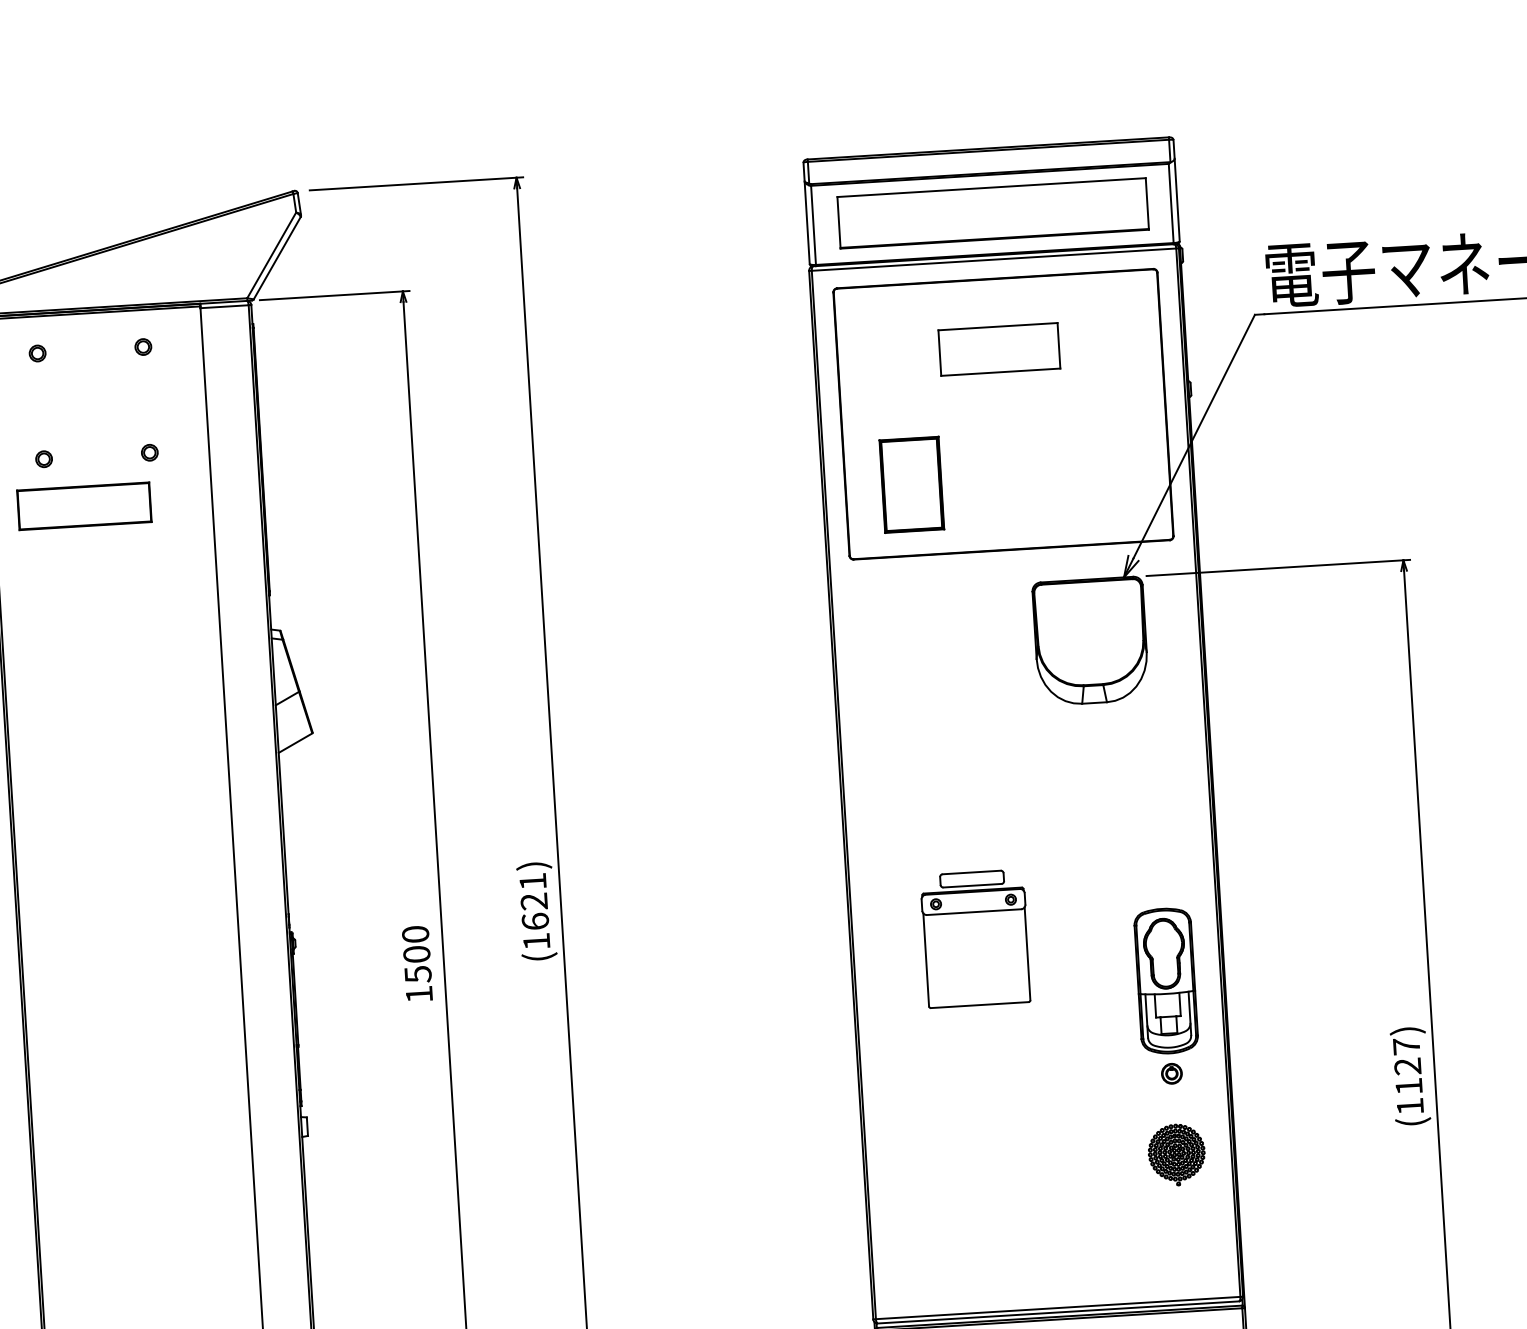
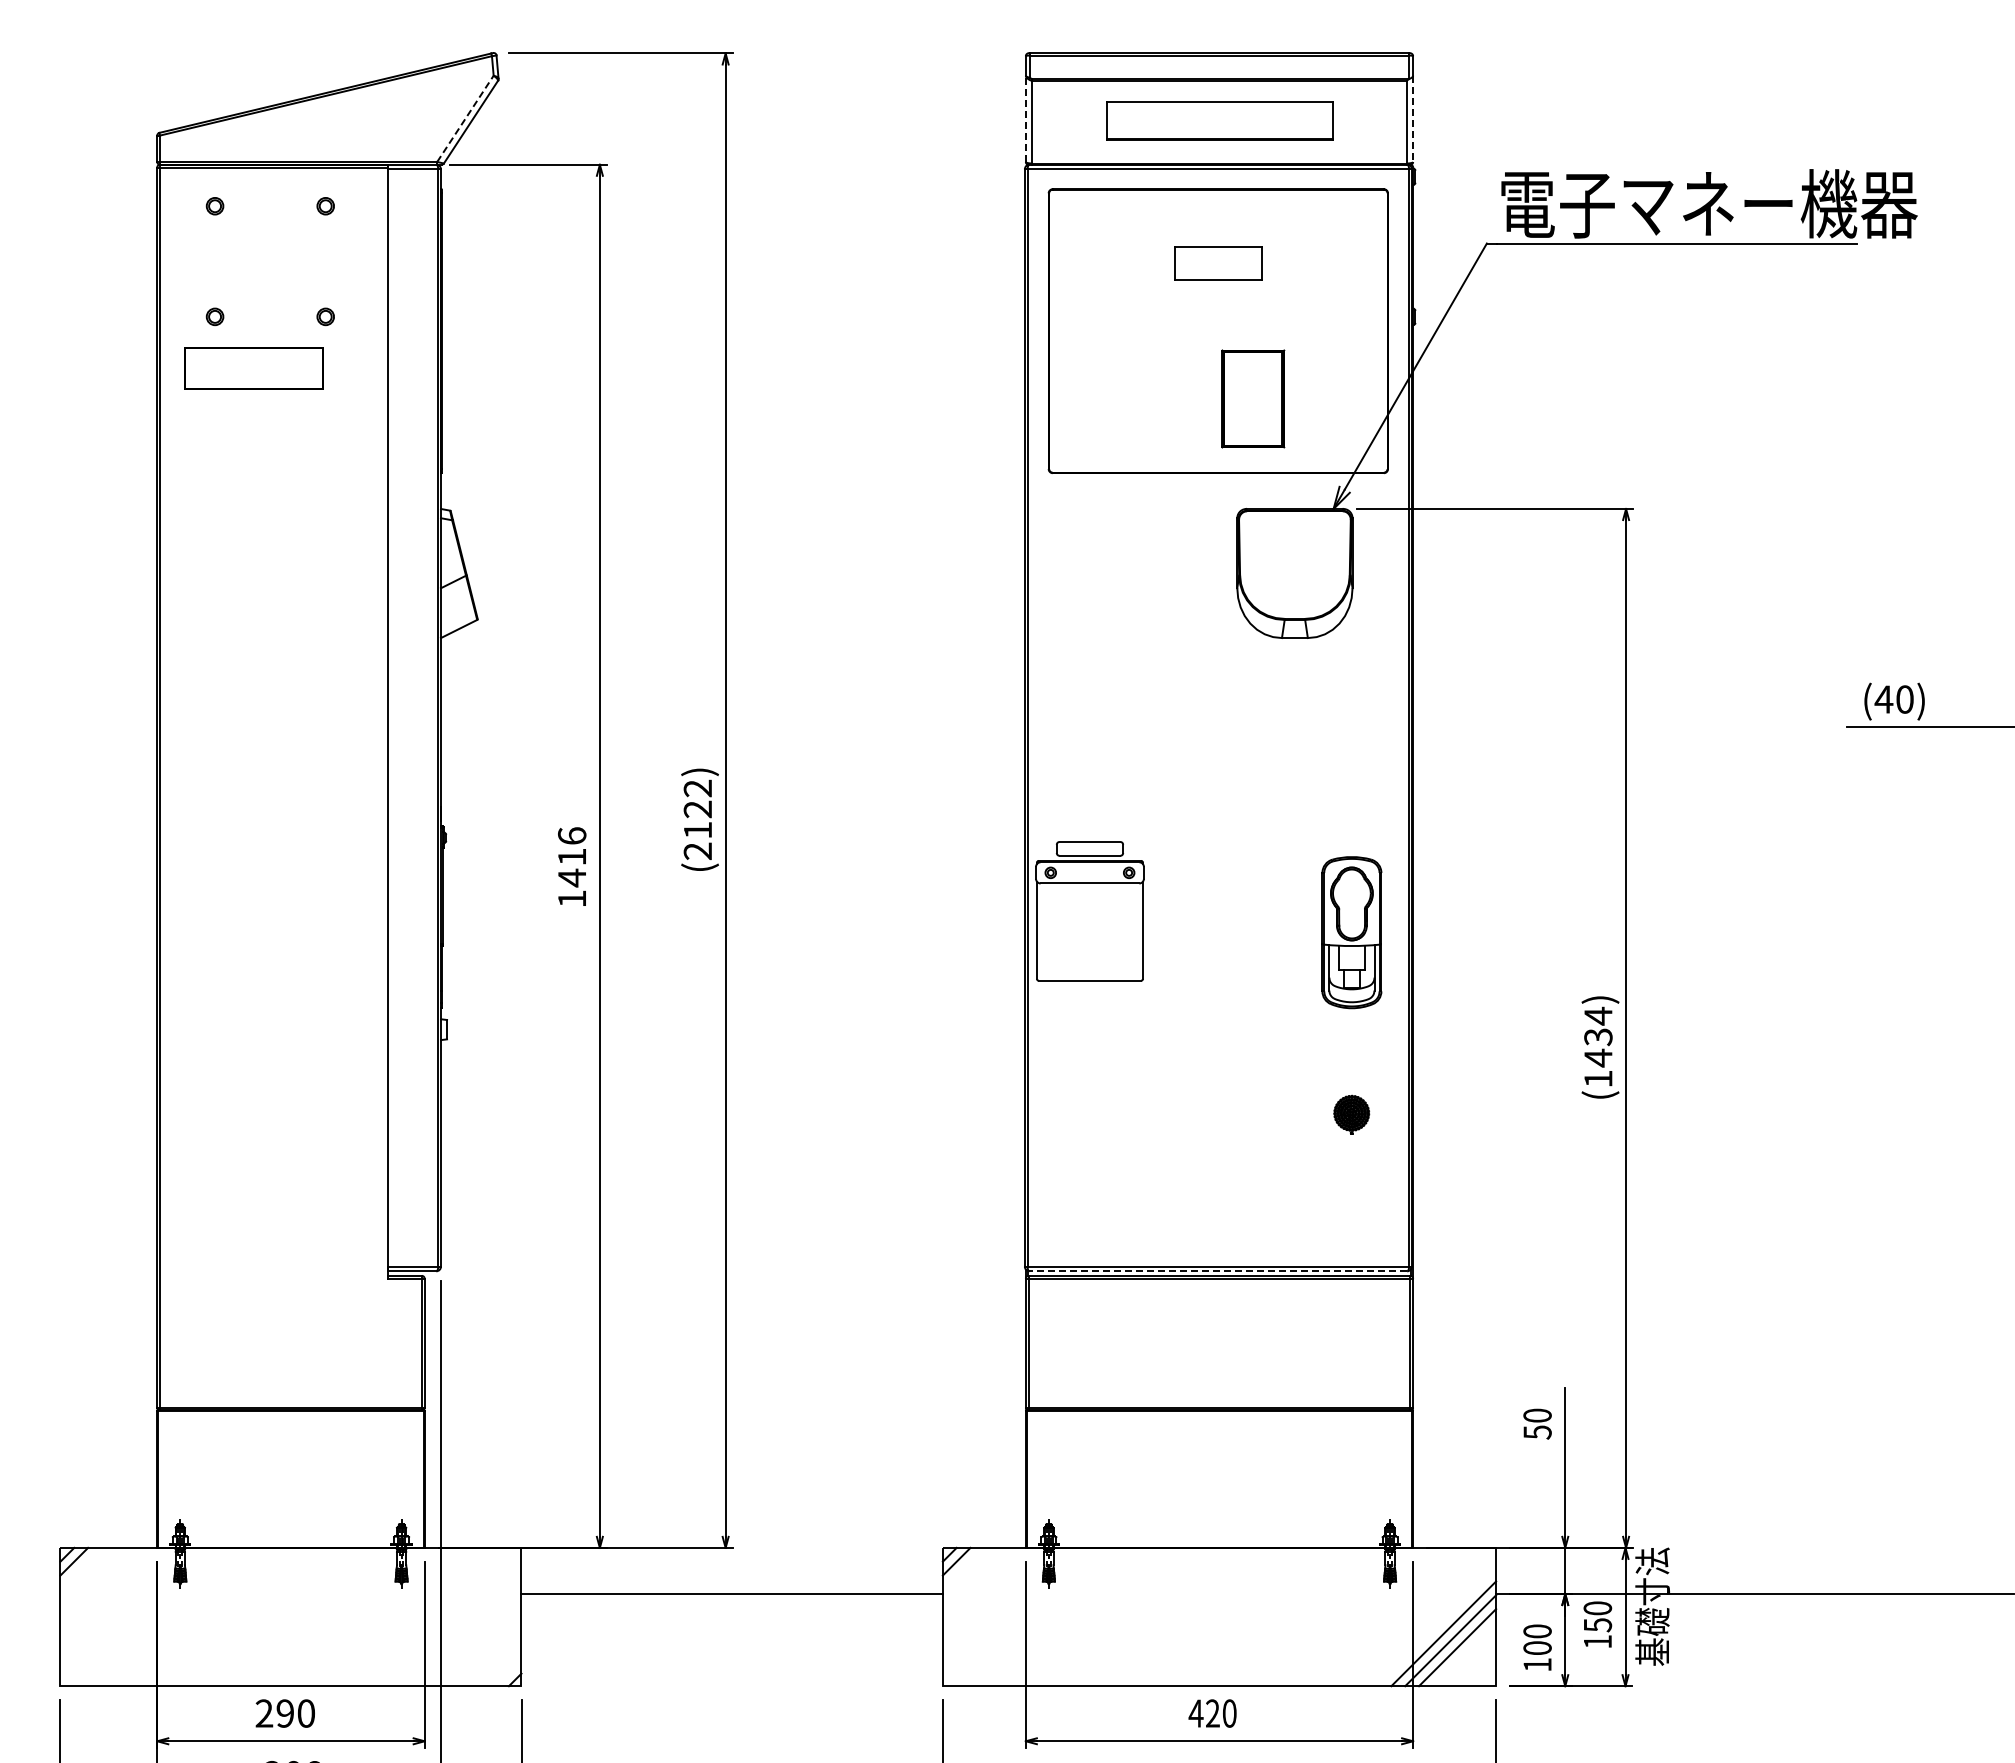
line: (1177, 200) -> (1413, 119), solid -> dashed
part: (993, 212) -> (1220, 120), size x0.7
line: (806, 222) -> (1025, 118), solid -> dashed
line: (271, 255) -> (465, 118), solid -> dashed
part: (999, 348) -> (1218, 262), size x0.7
part: (912, 484) -> (1253, 398), moved
text: (534, 911) -> (697, 819), (1621) -> (2122)
part: (975, 938) -> (1089, 911), moved
text: (417, 954) -> (572, 857), 1500 -> 1416
text: (1407, 1065) -> (1598, 1036), (1127) -> (1434)
part: (1171, 1073) -> (1351, 1029), removed
part: (1176, 1154) -> (1351, 1114), size x0.6
line: (1058, 1312) -> (1218, 1271), solid -> dashed

